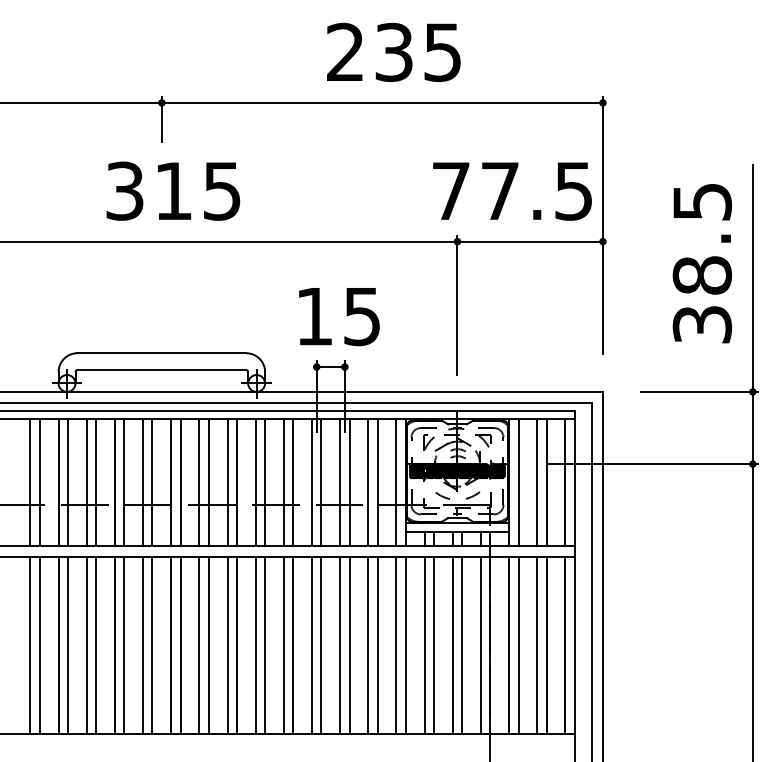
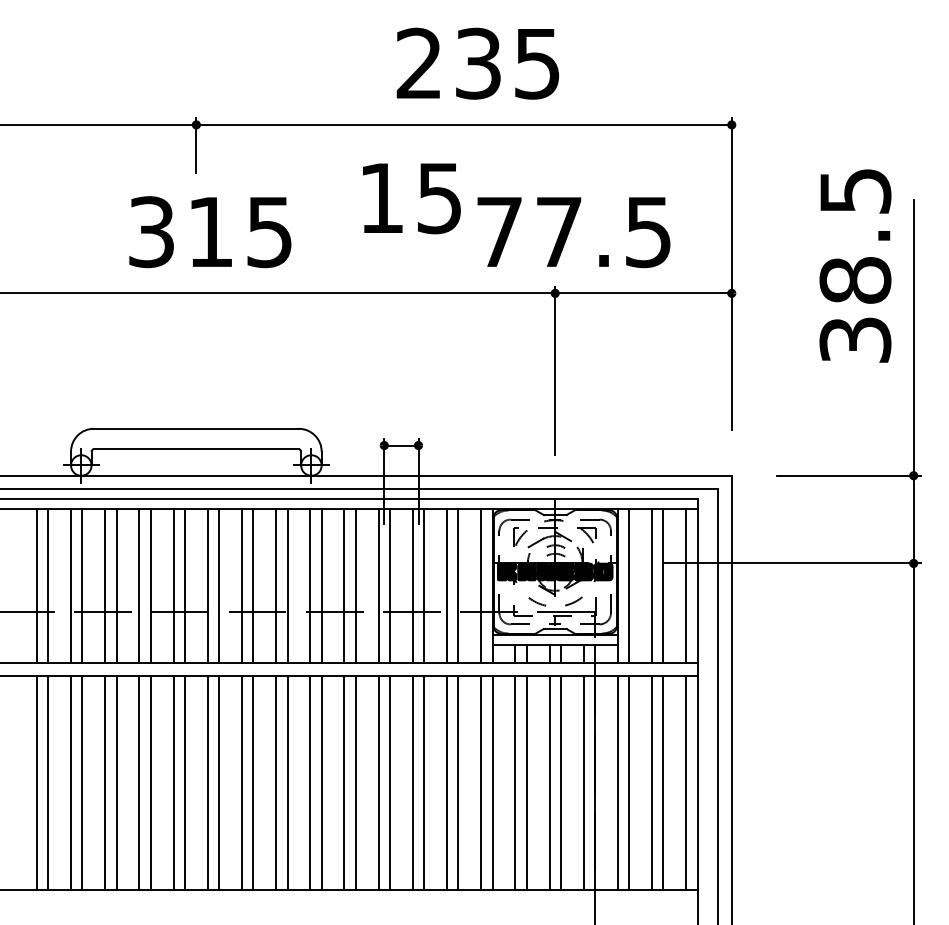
text: (512, 191) -> (573, 232), moved
text: (702, 263) -> (855, 265), moved
text: (339, 316) -> (411, 198), moved

